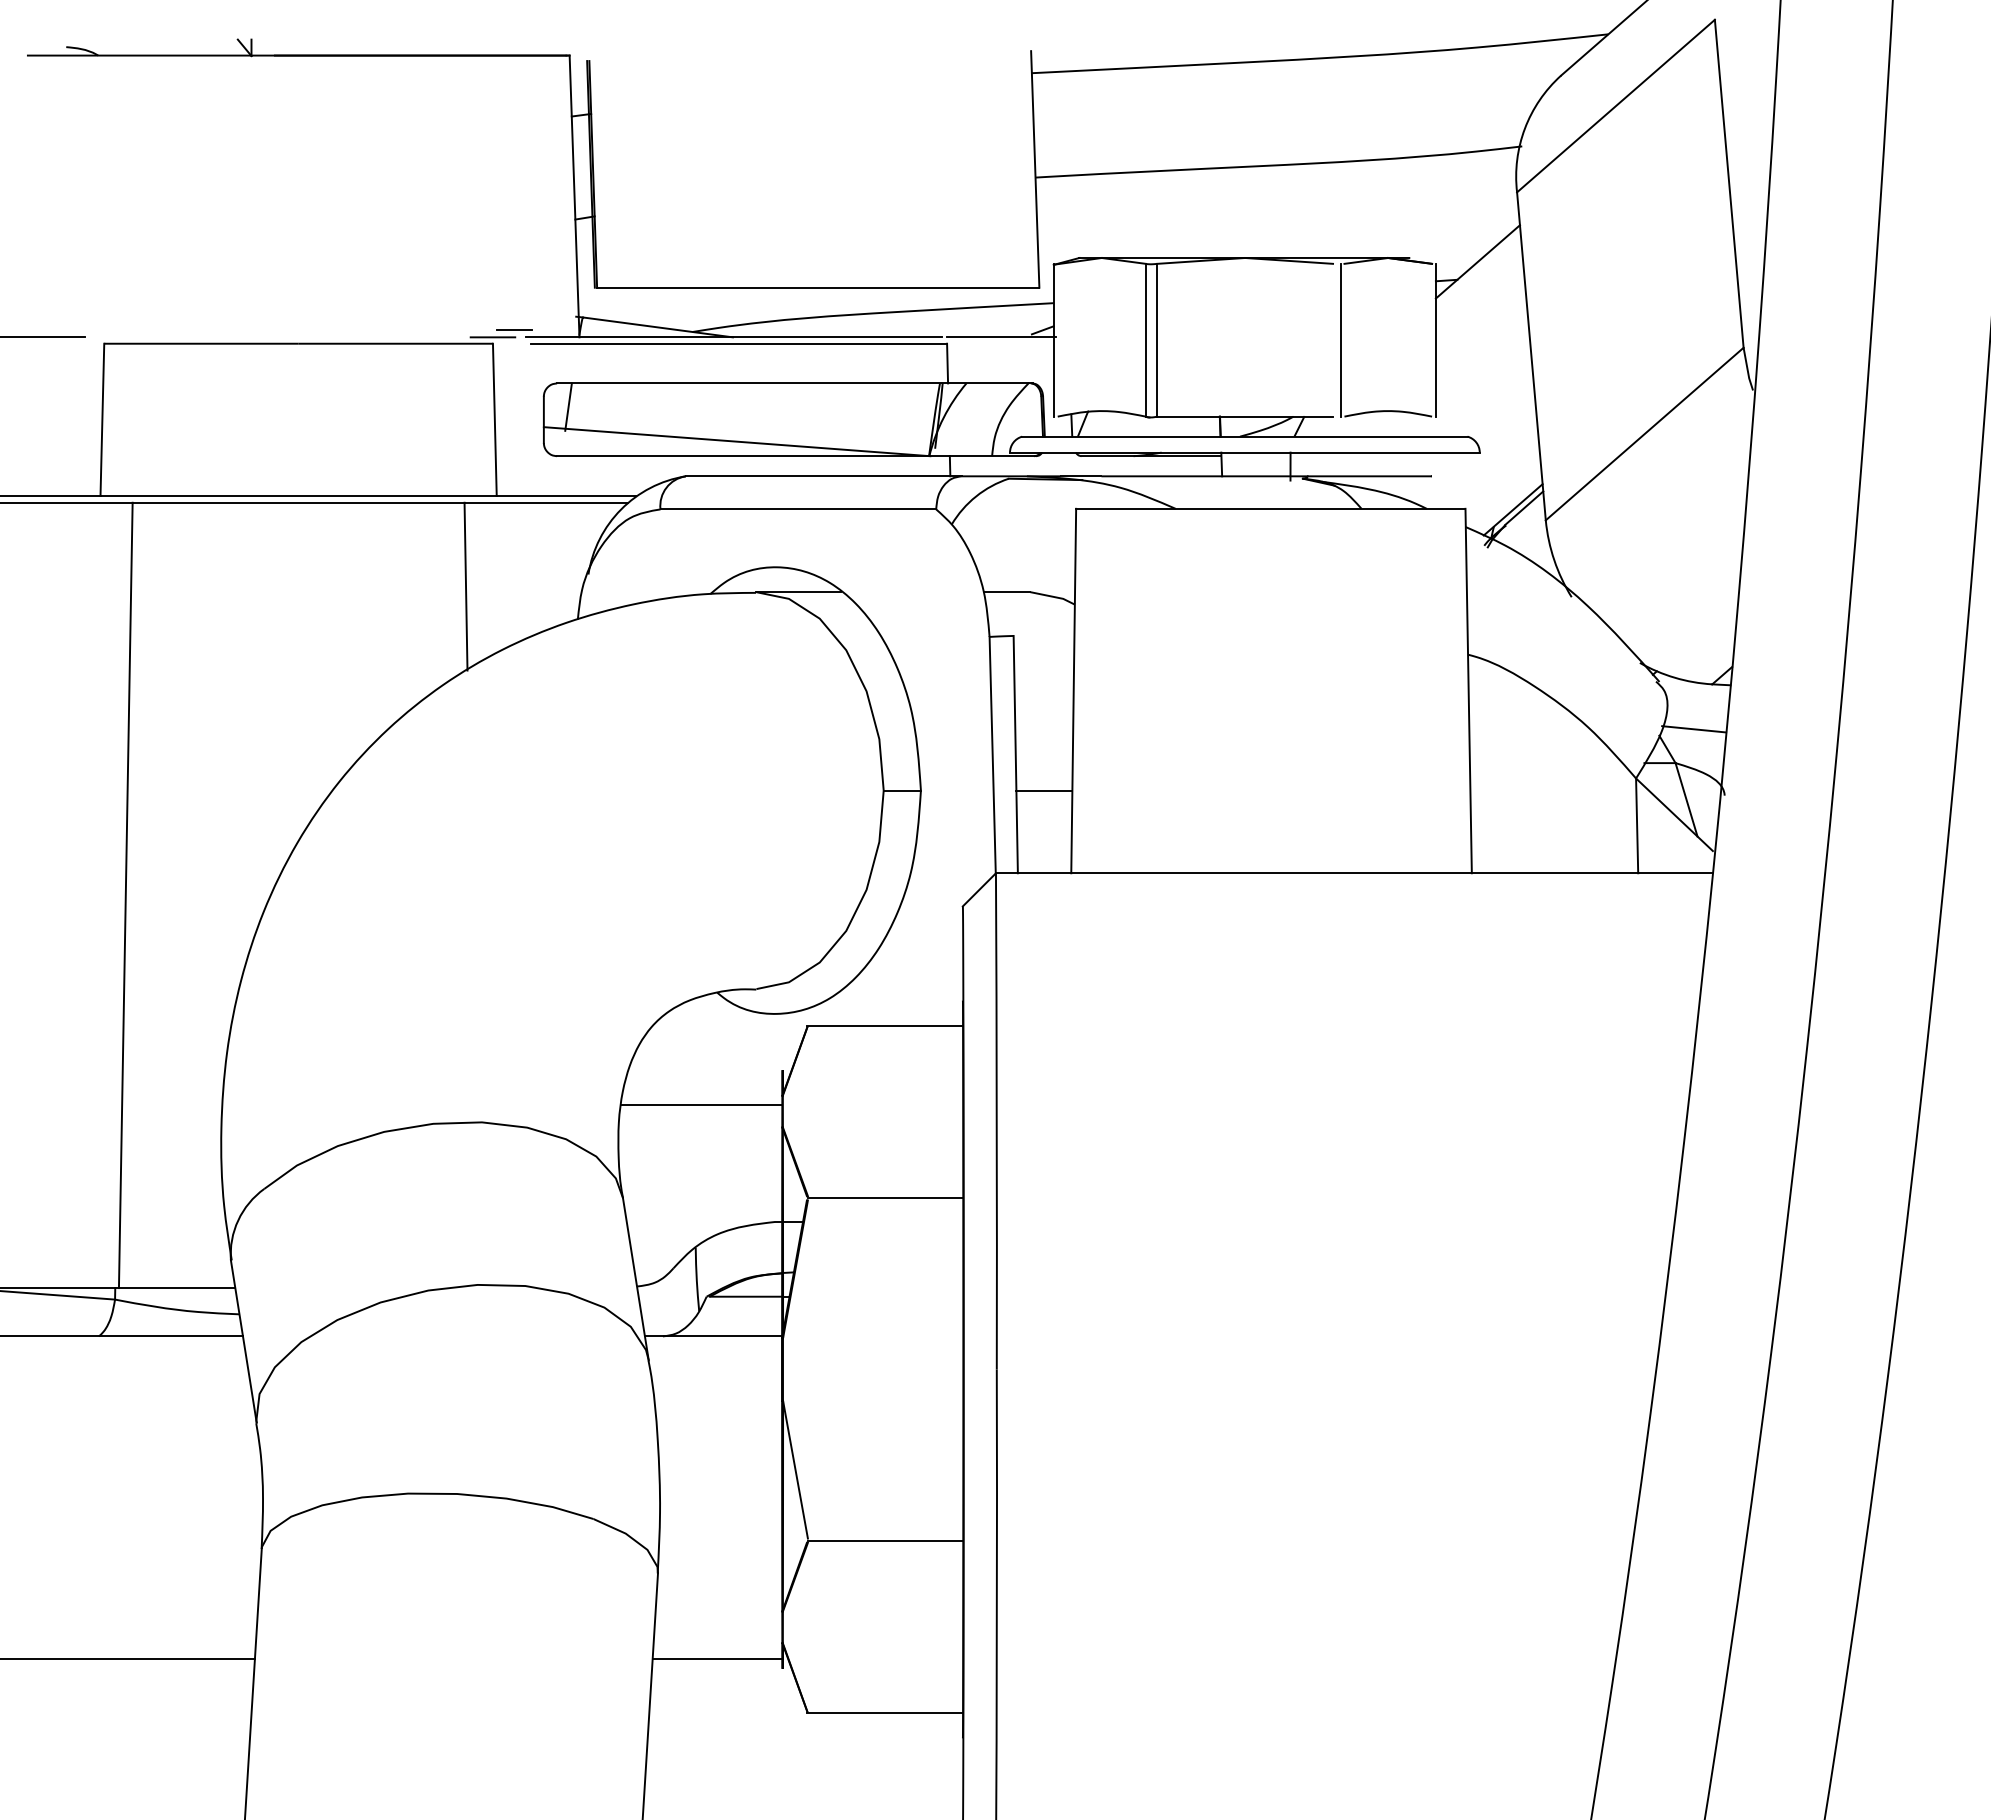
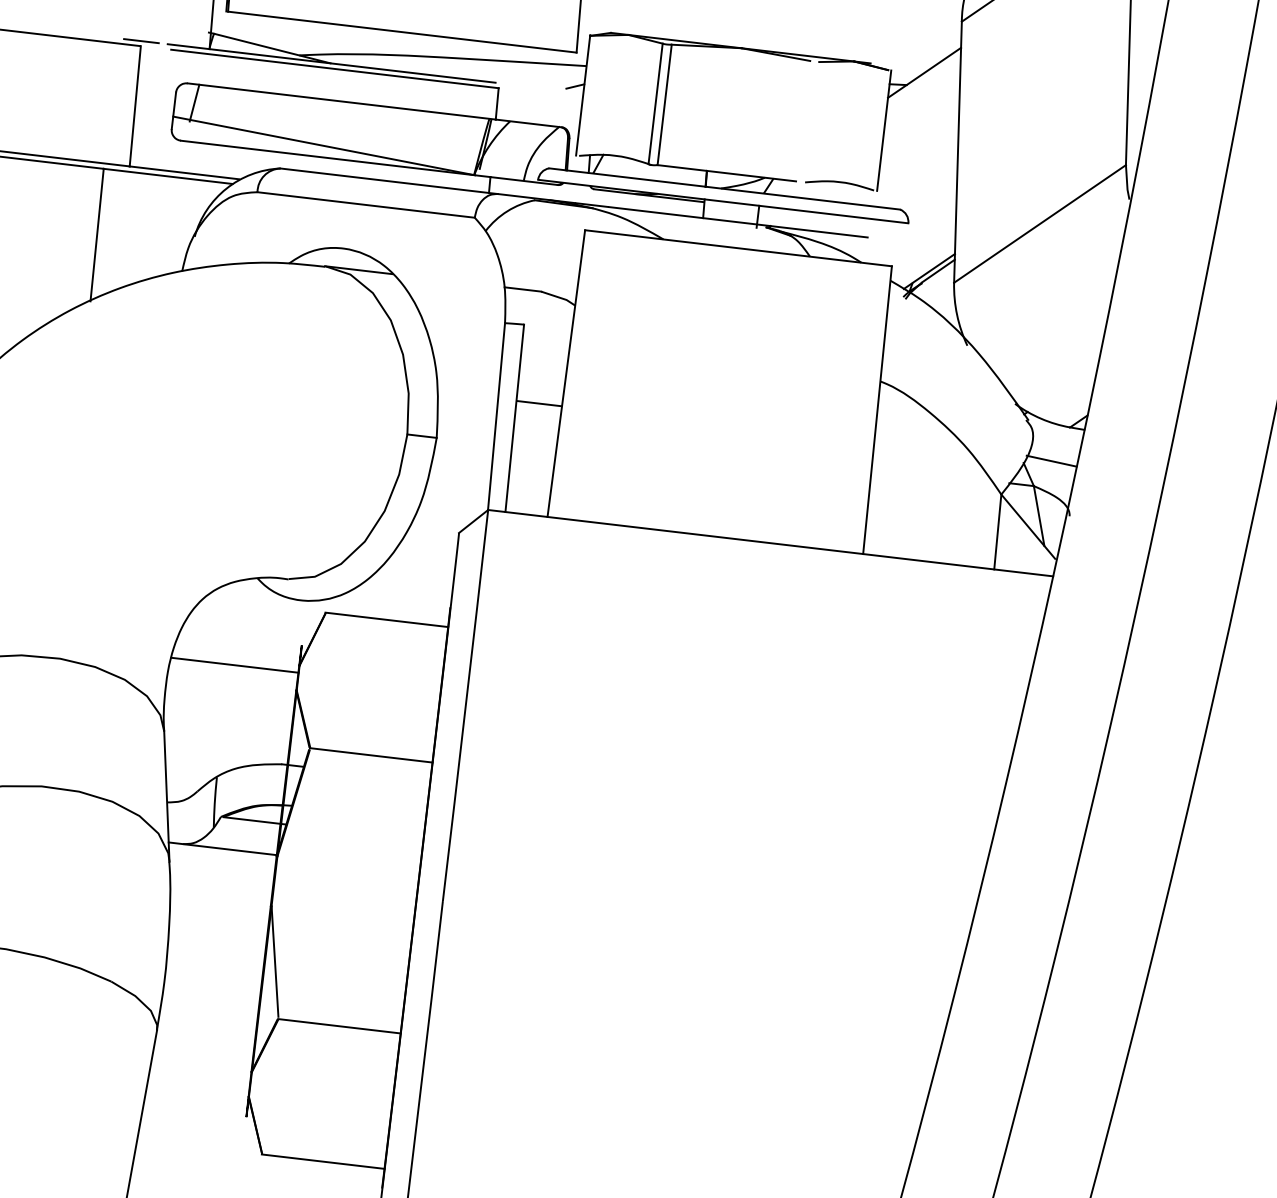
line: (513, 330) -> (158, 37), removed
line: (1001, 337) -> (542, 88), removed
line: (1340, 339) -> (809, 121), removed
line: (1044, 790) -> (539, 403), moved
line: (717, 1658) -> (196, 1102), removed

